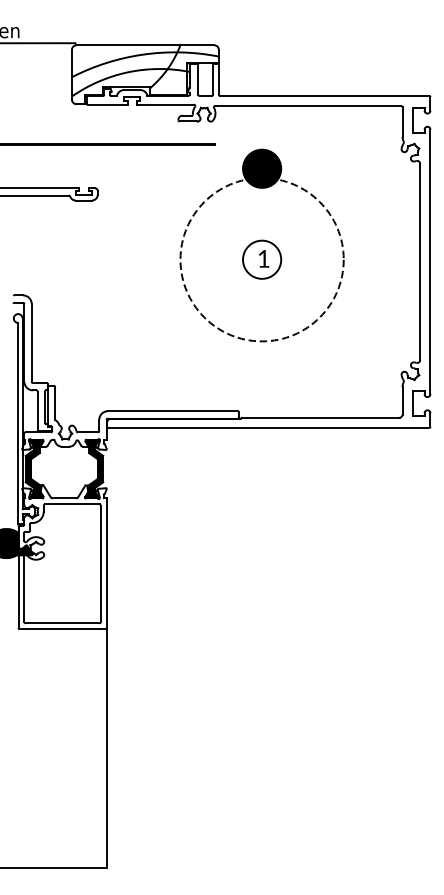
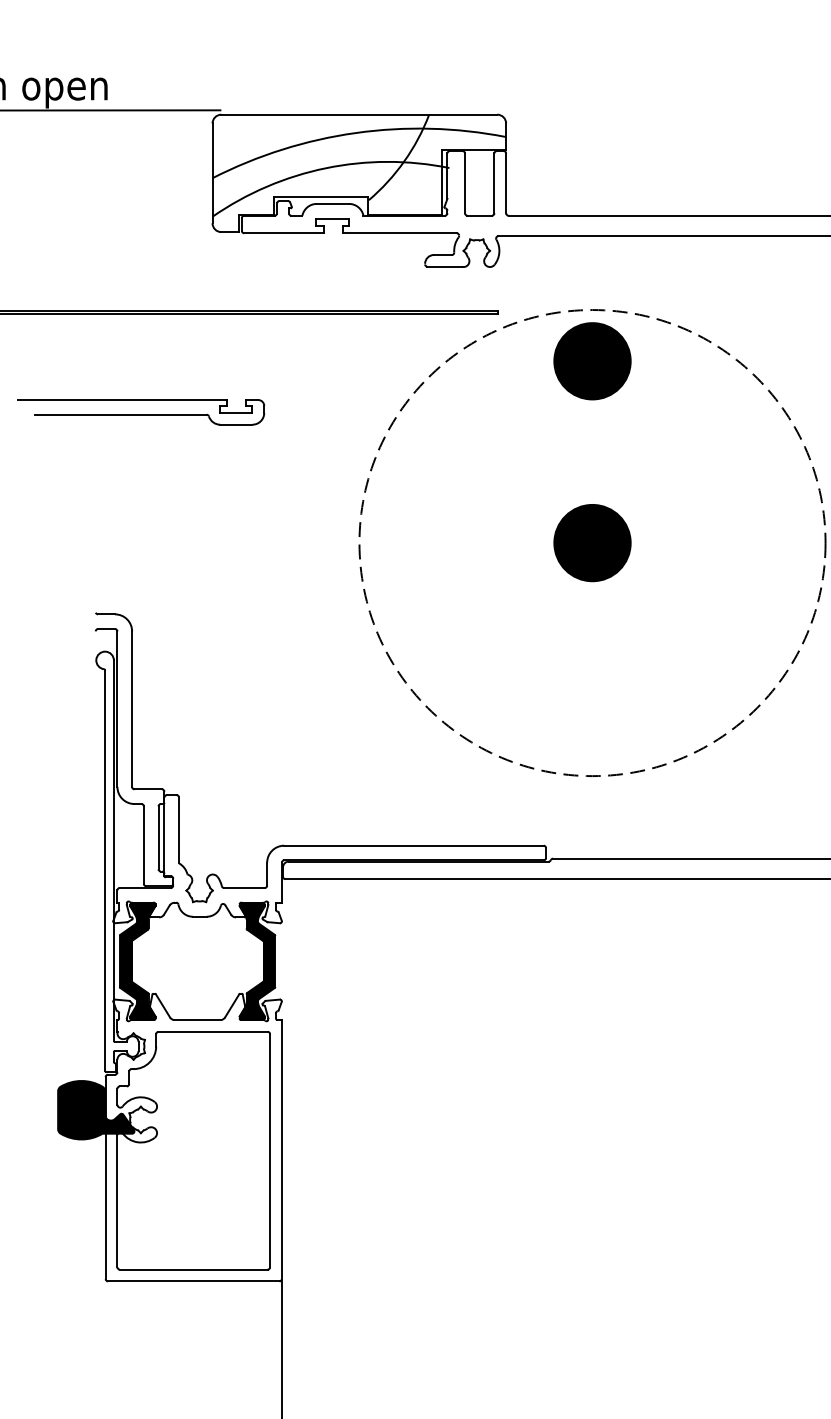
circle: (261, 259) -> (591, 542), size x1.43
fill: (262, 259) -> (593, 542), added

